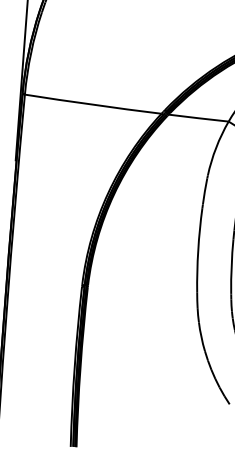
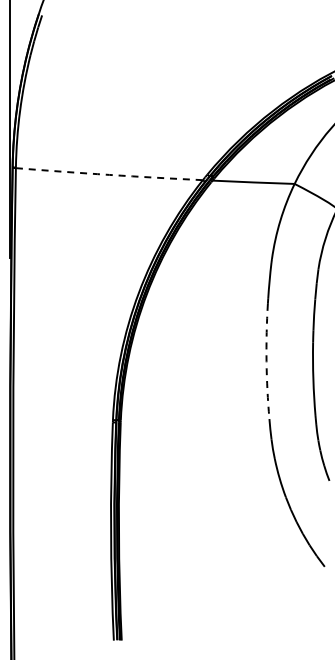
line: (93, 104) -> (109, 174), solid -> dashed
line: (198, 250) -> (266, 361), solid -> dashed

